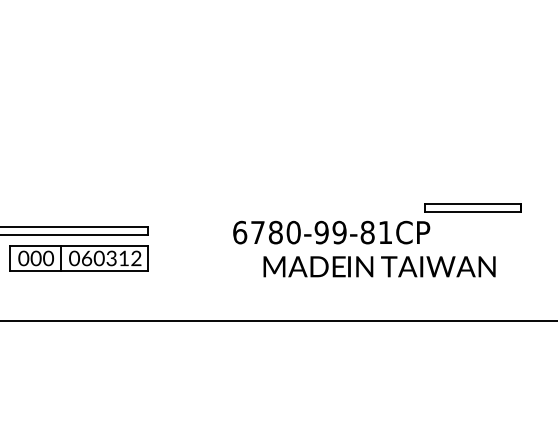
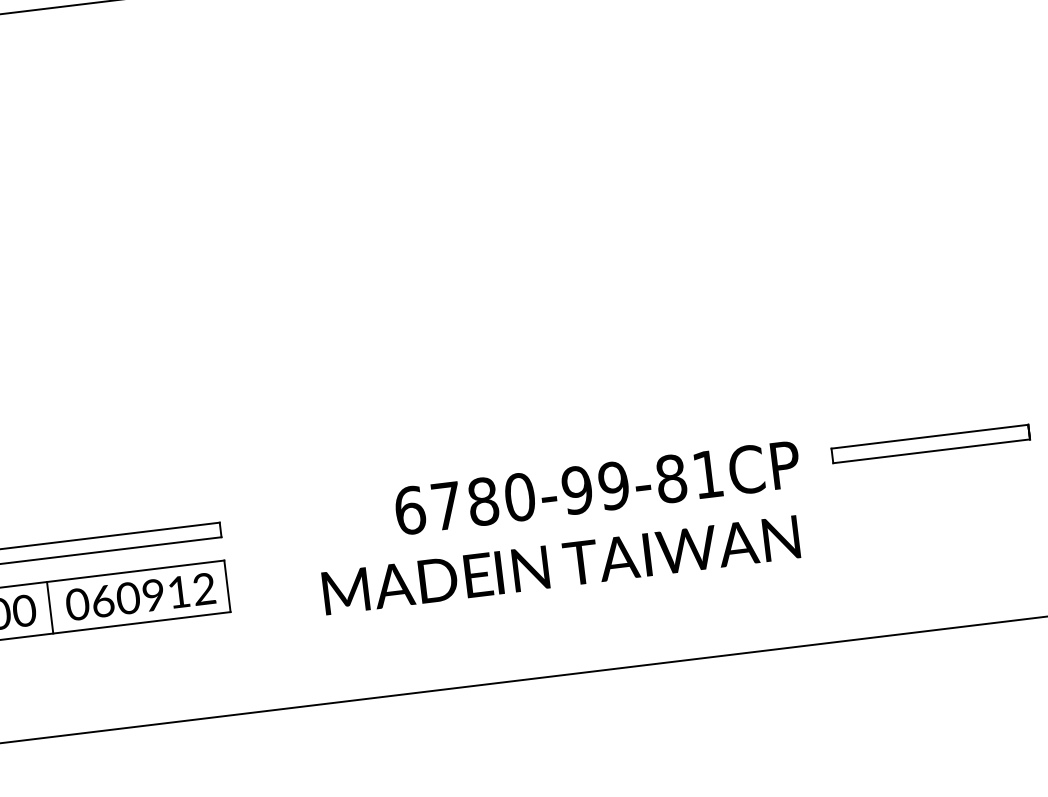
part: (472, 207) -> (930, 443), moved
text: (111, 258) -> (153, 595), 060312 -> 060912
text: (379, 266) -> (560, 564), moved

